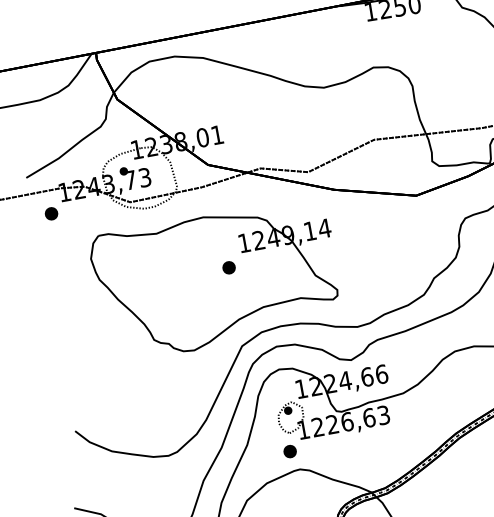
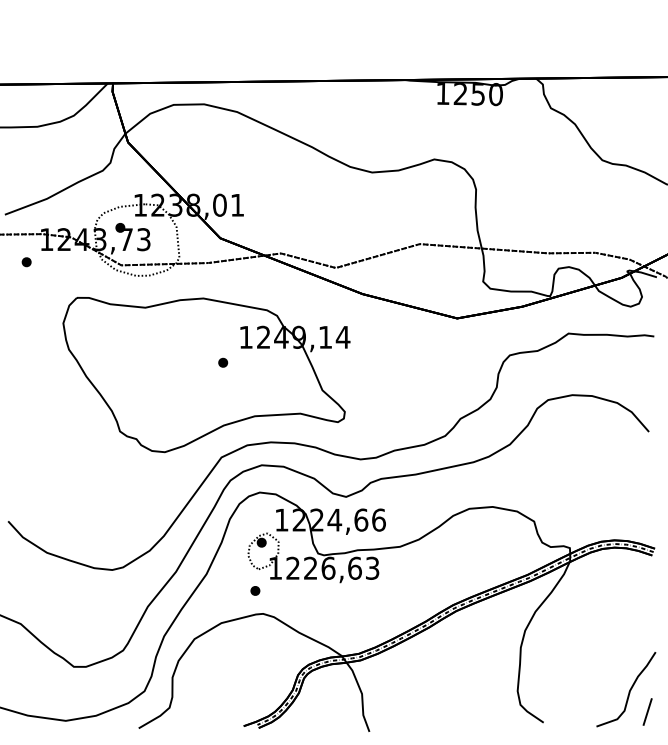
part: (51, 214) -> (26, 262), size x0.62
part: (229, 267) -> (223, 362), size x0.62
part: (290, 451) -> (255, 590), size x0.62

